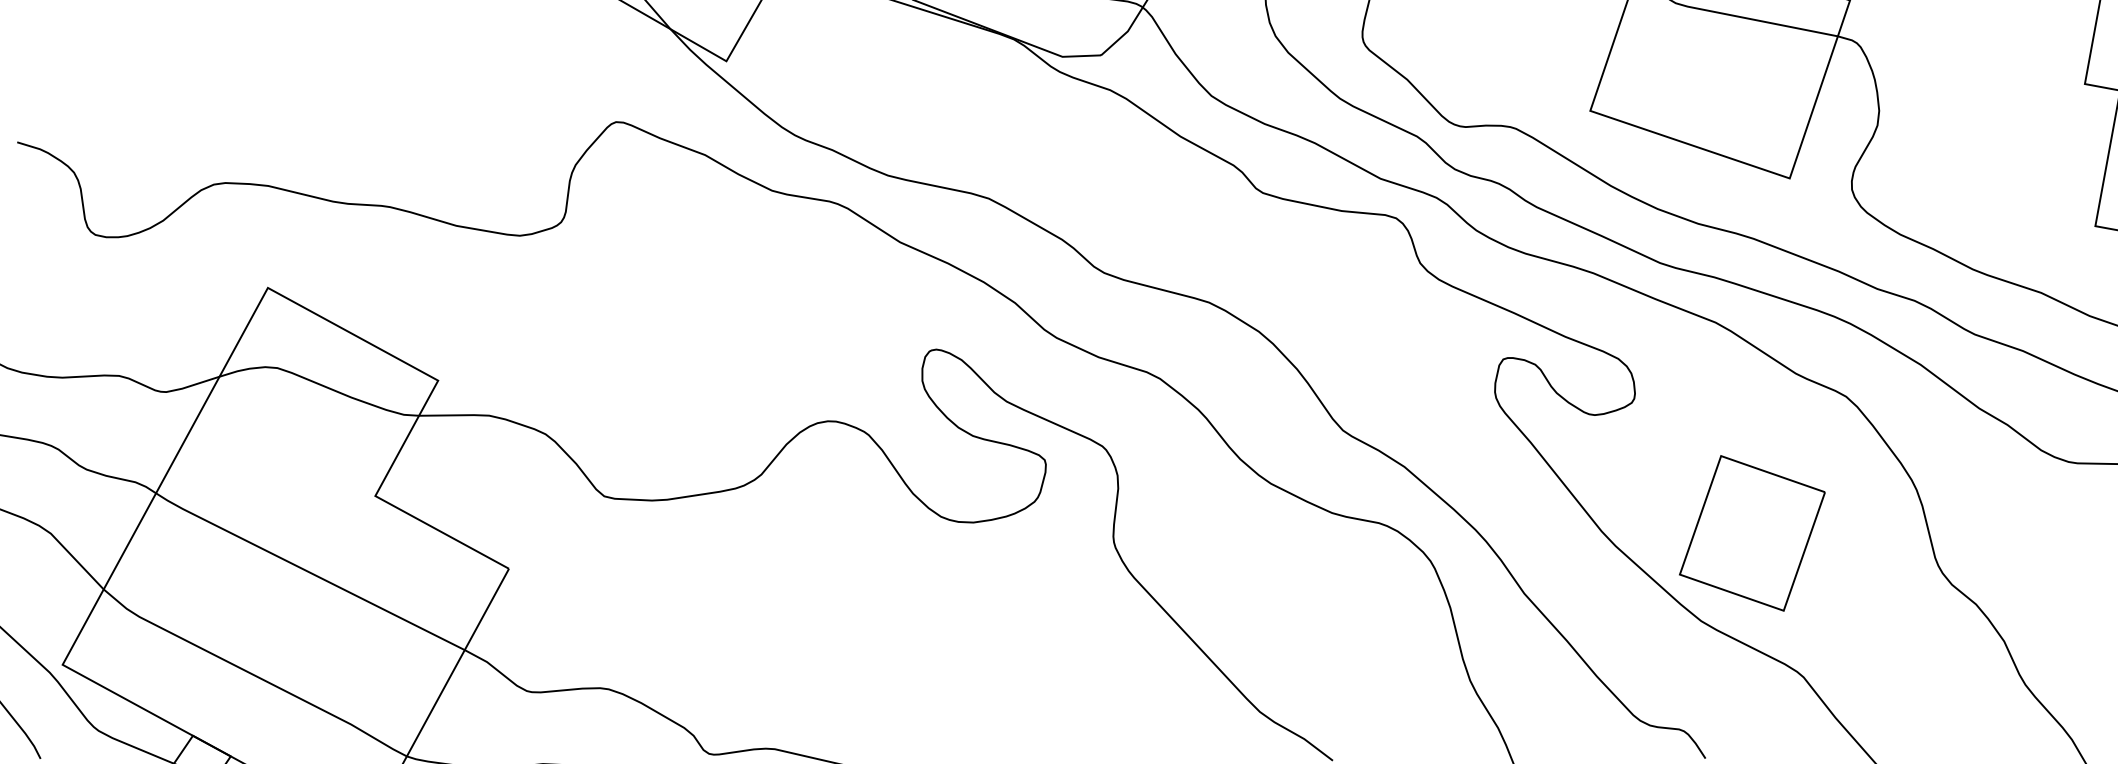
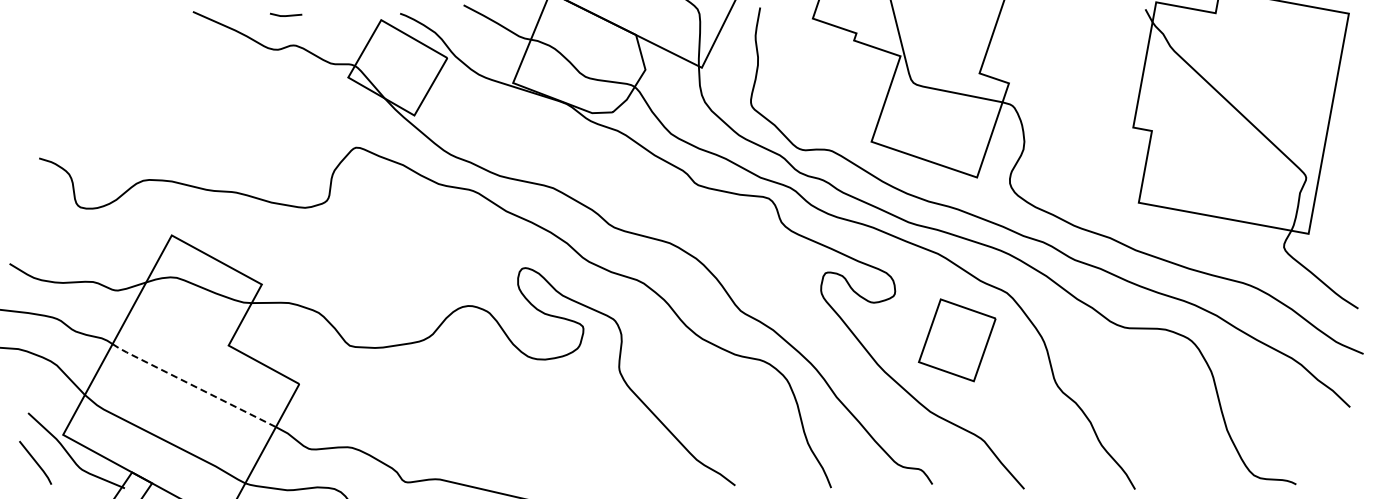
part: (1752, 533) -> (957, 340), moved
line: (307, 571) -> (192, 385), solid -> dashed

